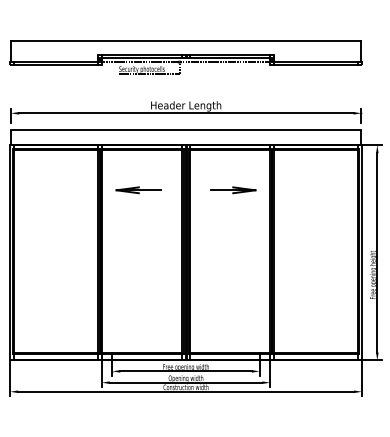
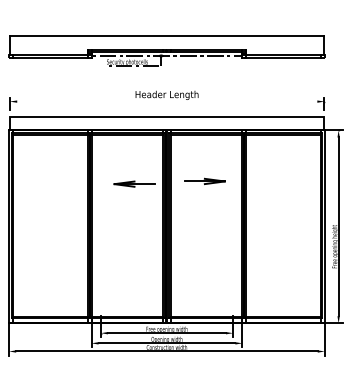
line: (185, 113) -> (166, 101), removed
part: (138, 190) -> (134, 184), moved
part: (233, 190) -> (205, 181), moved

